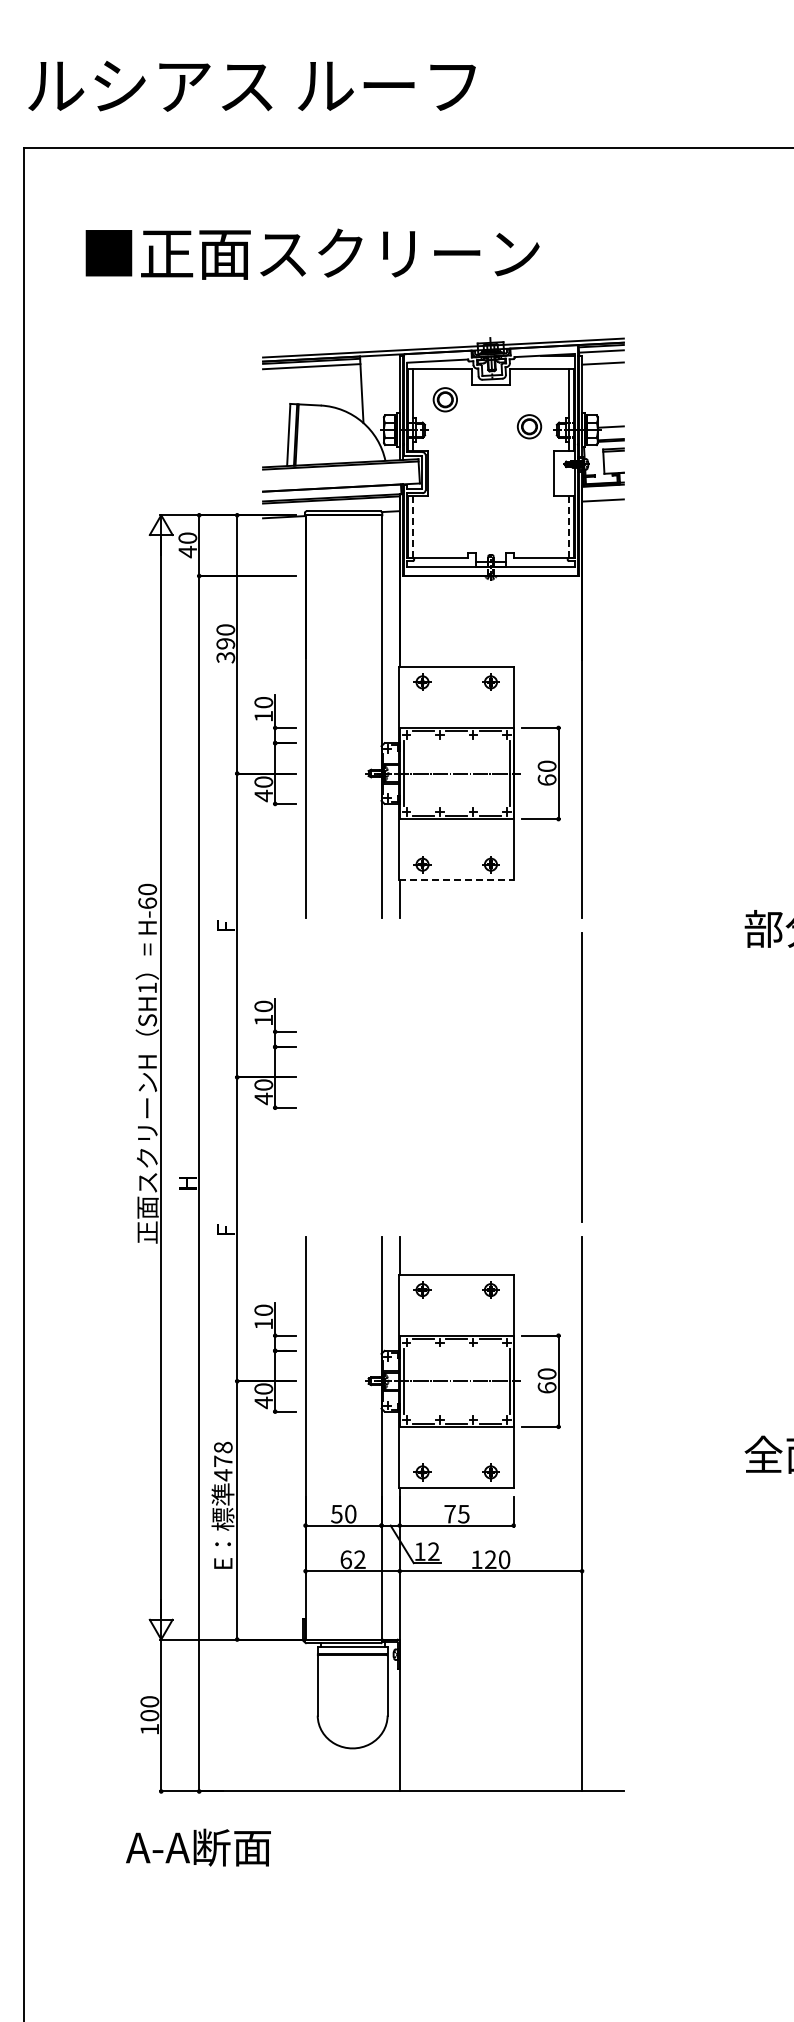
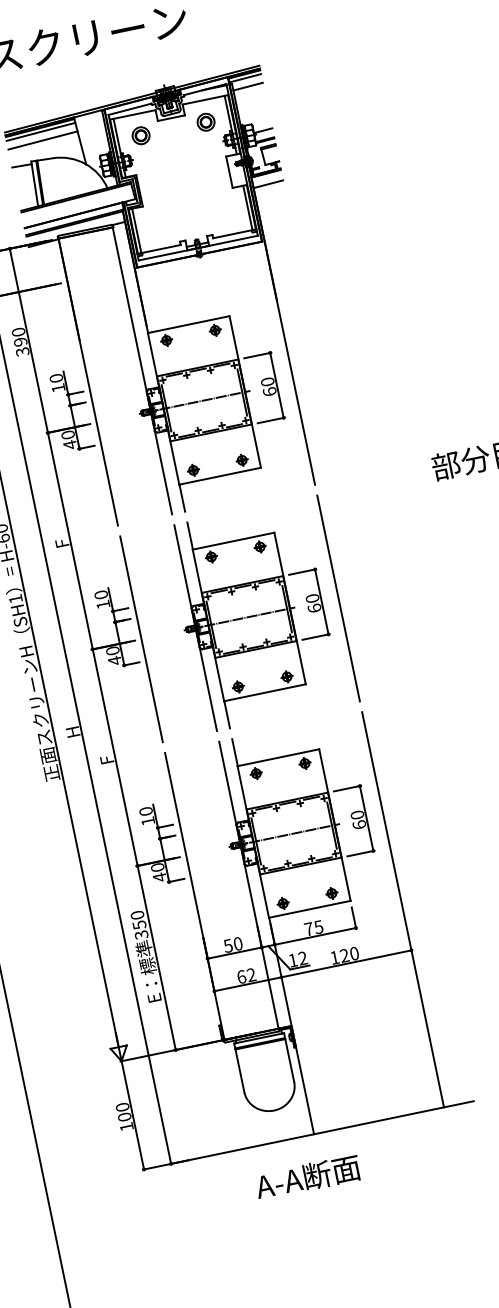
line: (312, 378) -> (43, 140), added
line: (276, 406) -> (21, 165), added
part: (529, 426) -> (206, 122), moved
line: (568, 526) -> (247, 207), dashed -> solid
line: (412, 527) -> (136, 231), dashed -> solid
line: (457, 879) -> (220, 475), dashed -> solid
line: (305, 1077) -> (141, 639), added
part: (462, 1077) -> (253, 616), added
text: (223, 1461) -> (139, 925), 478 -> 350
text: (198, 1847) -> (307, 1177), moved

